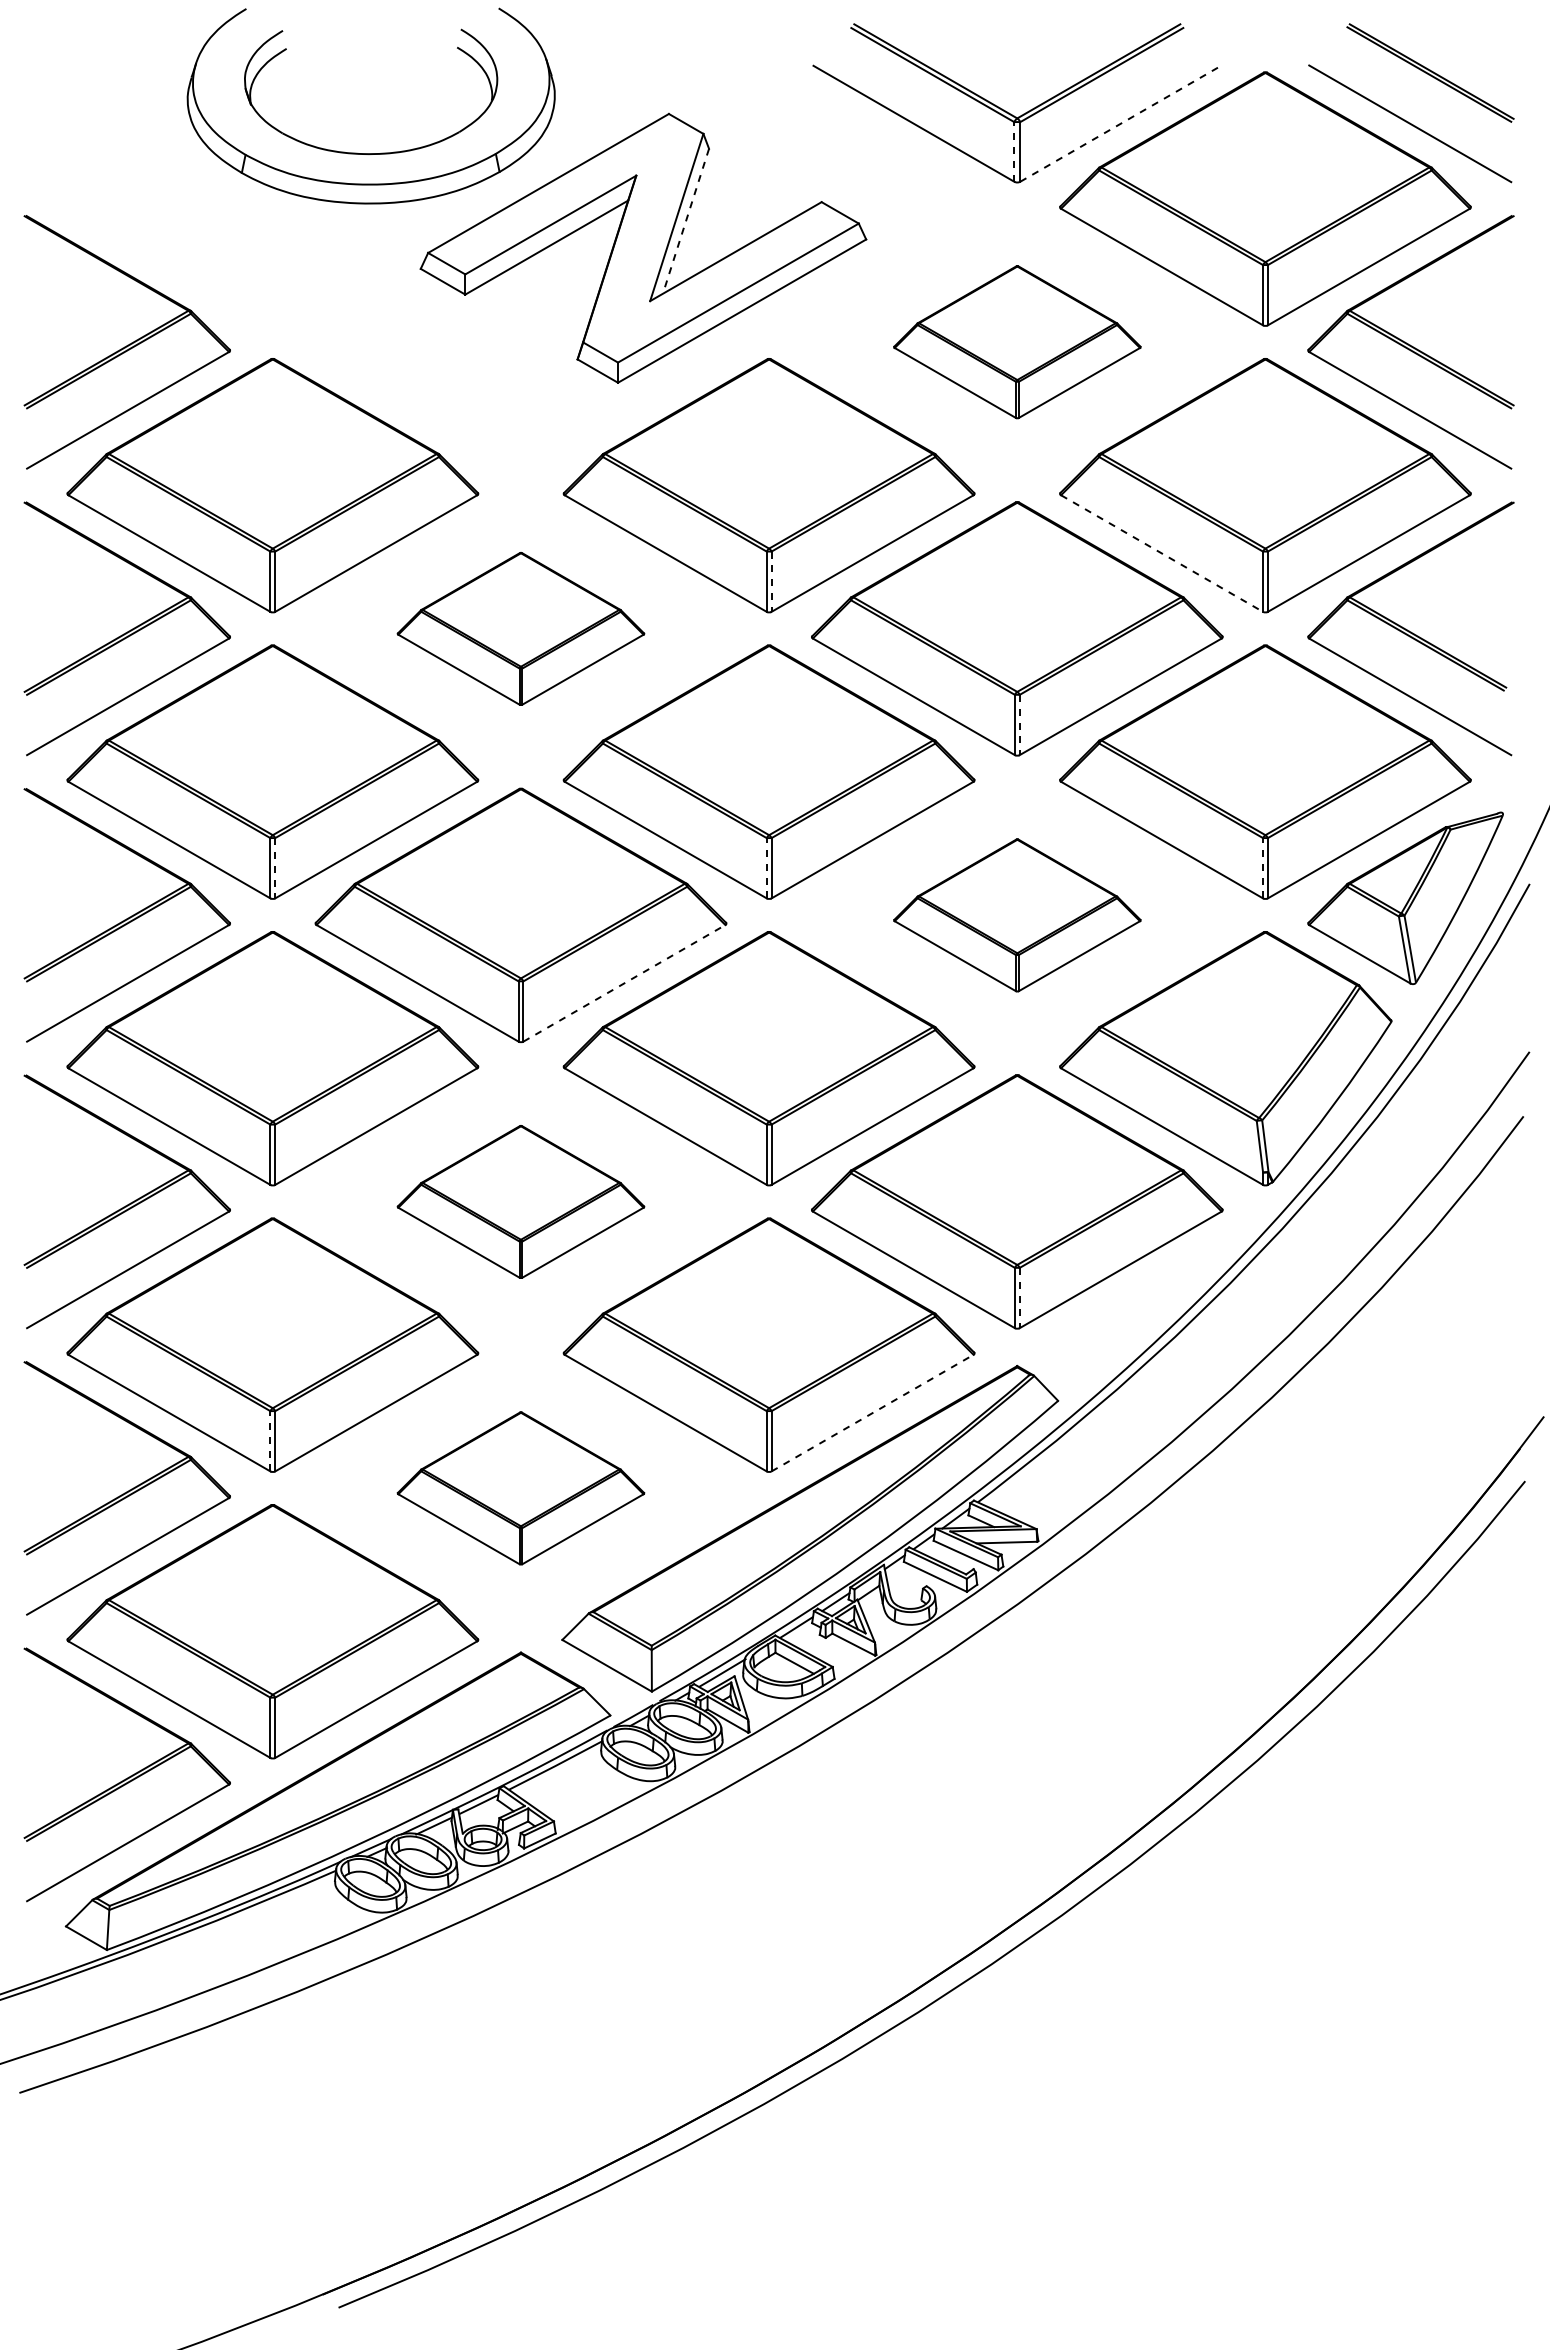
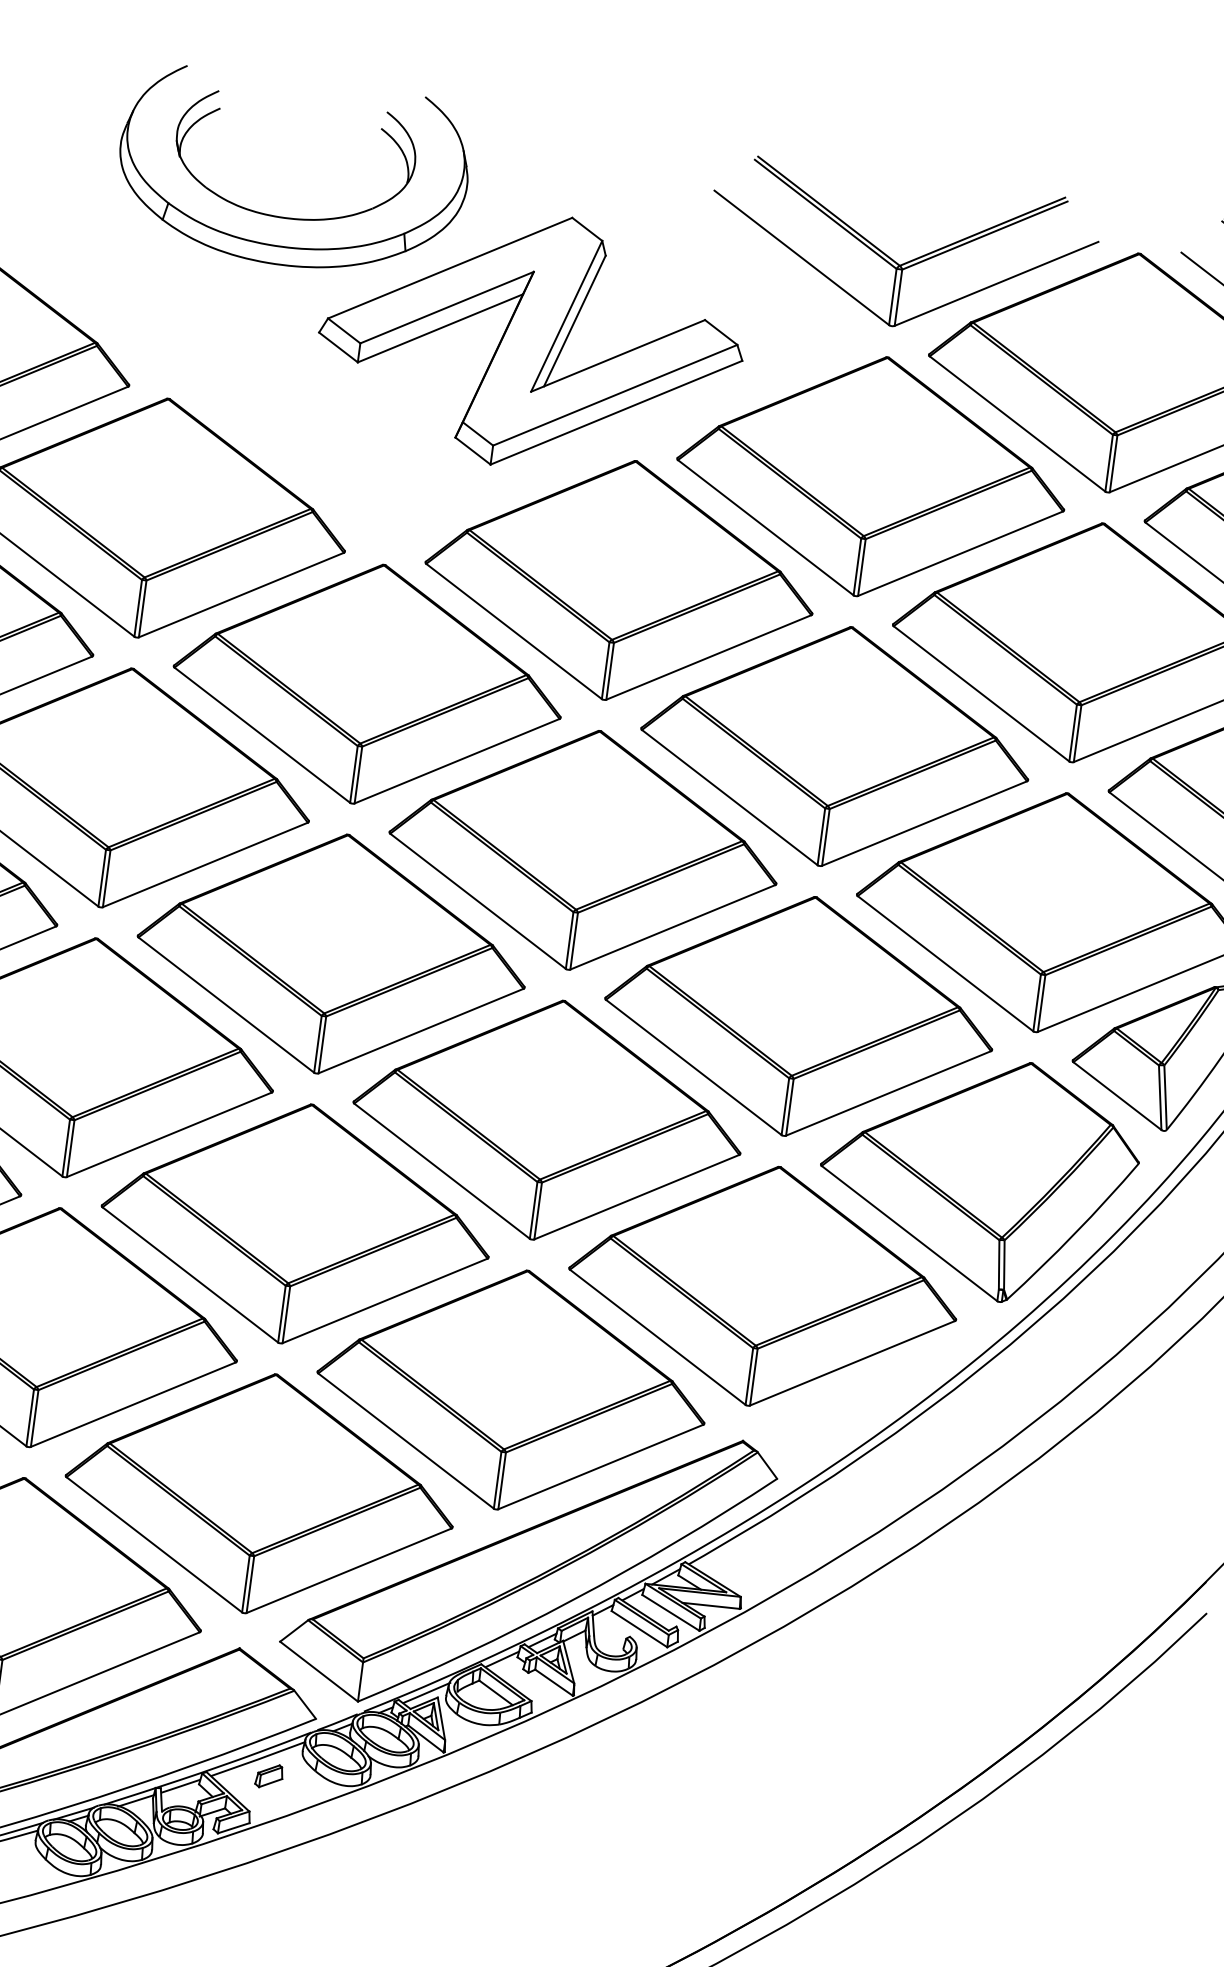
line: (1120, 123) -> (996, 283), dashed -> solid
line: (1014, 151) -> (893, 296), dashed -> solid
line: (685, 221) -> (574, 321), dashed -> solid
part: (1017, 341) -> (872, 475), size x1.67
line: (1162, 553) -> (981, 693), dashed -> solid
line: (771, 582) -> (610, 672), dashed -> solid
part: (520, 628) -> (367, 683), size x1.67
line: (1019, 725) -> (825, 837), dashed -> solid
line: (766, 867) -> (569, 939), dashed -> solid
line: (1263, 867) -> (1037, 1002), dashed -> solid
line: (275, 868) -> (106, 879), dashed -> solid
part: (1017, 915) -> (799, 1016), size x1.67
line: (624, 983) -> (421, 1031), dashed -> solid
part: (520, 1201) -> (295, 1223), size x1.67
line: (1019, 1298) -> (753, 1377), dashed -> solid
line: (872, 1413) -> (600, 1467), dashed -> solid
line: (270, 1440) -> (30, 1417), dashed -> solid
part: (520, 1488) -> (259, 1493), size x1.67
part: (569, 1781) -> (269, 1775), added

